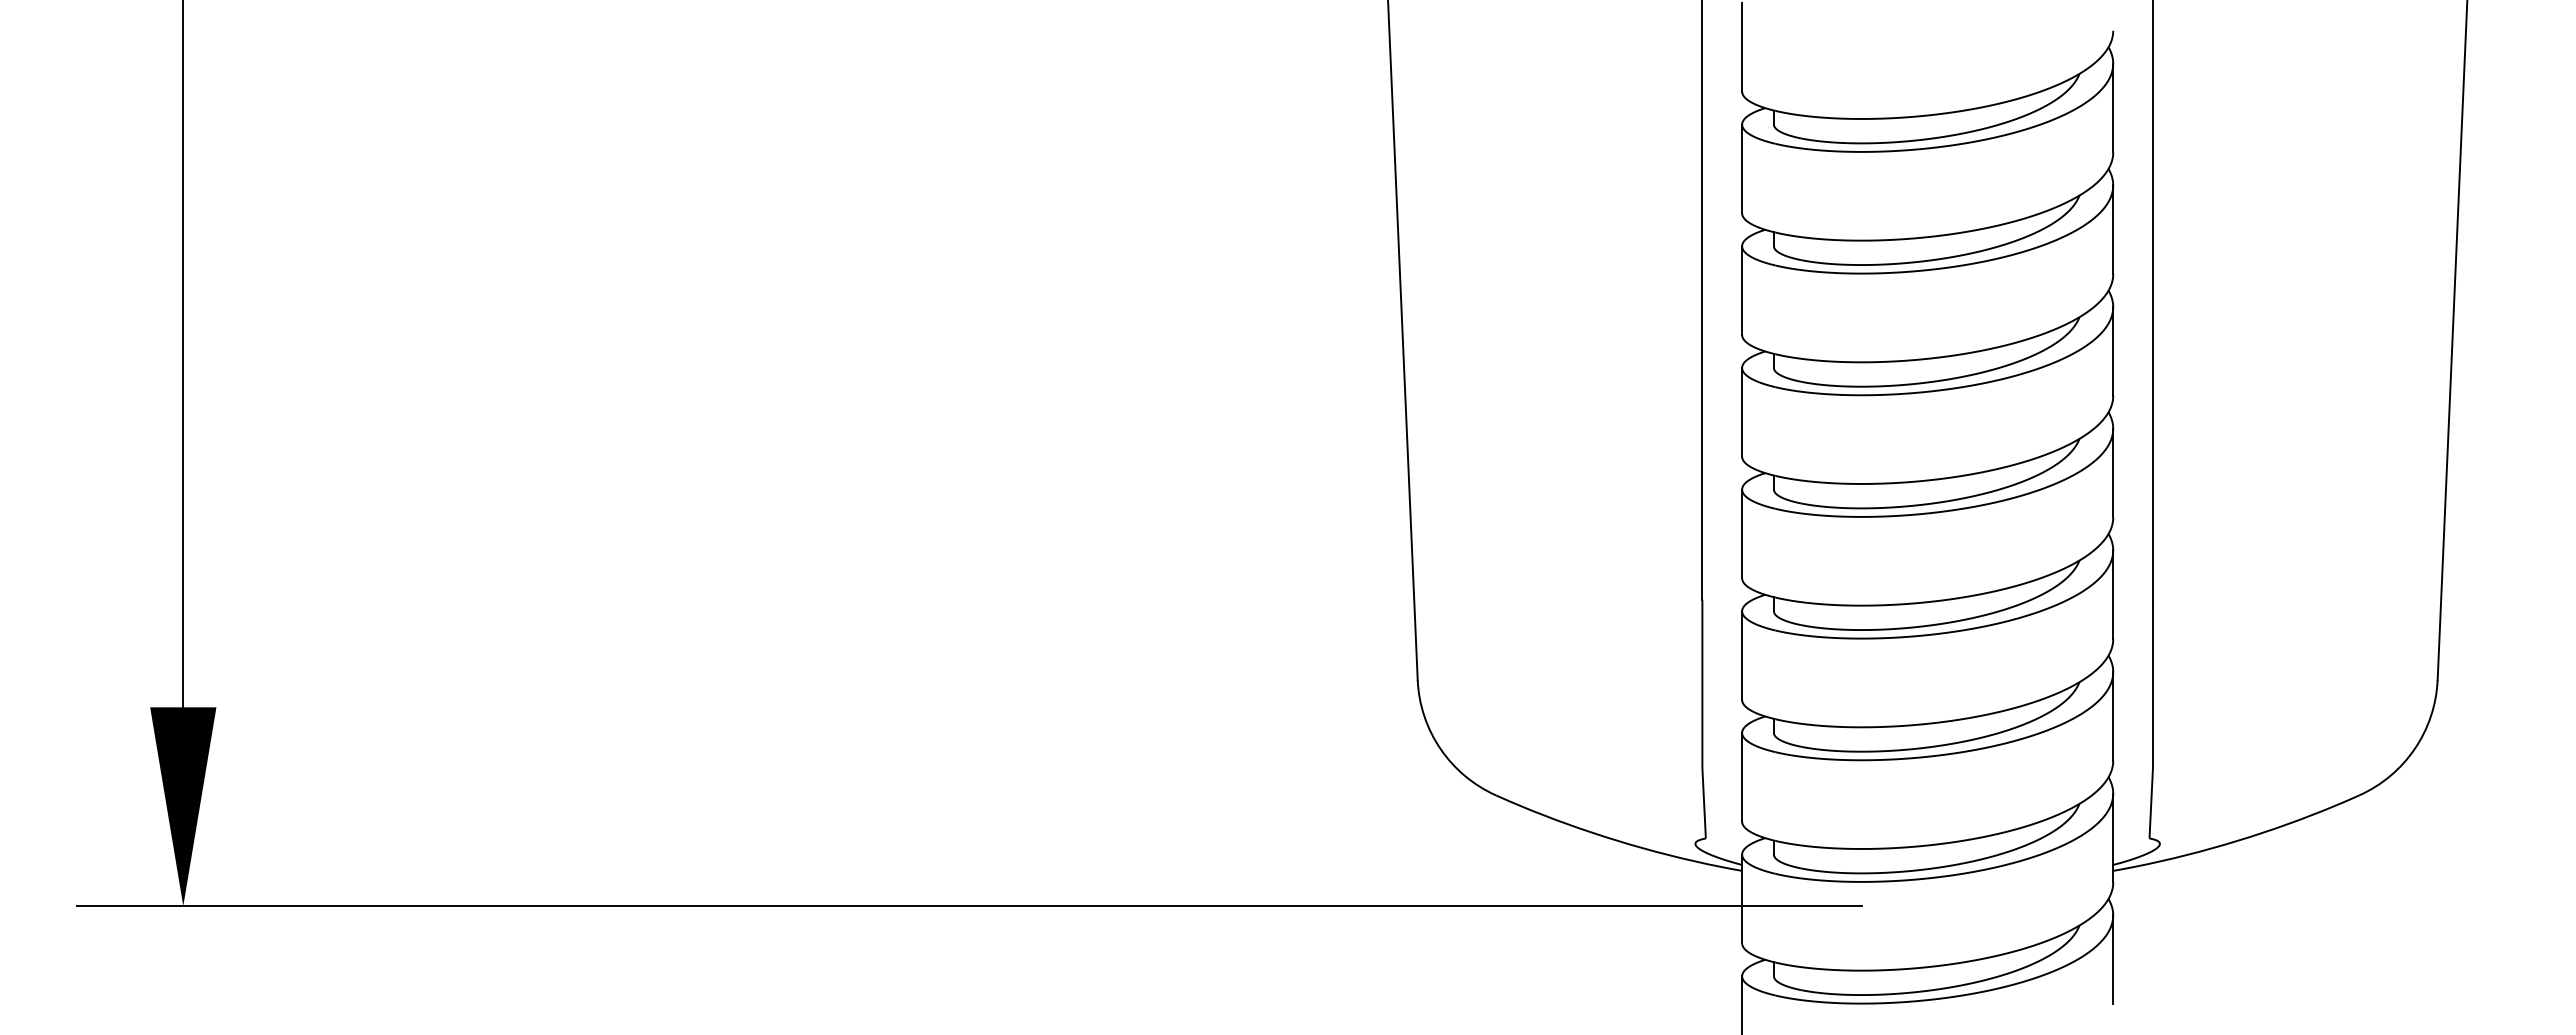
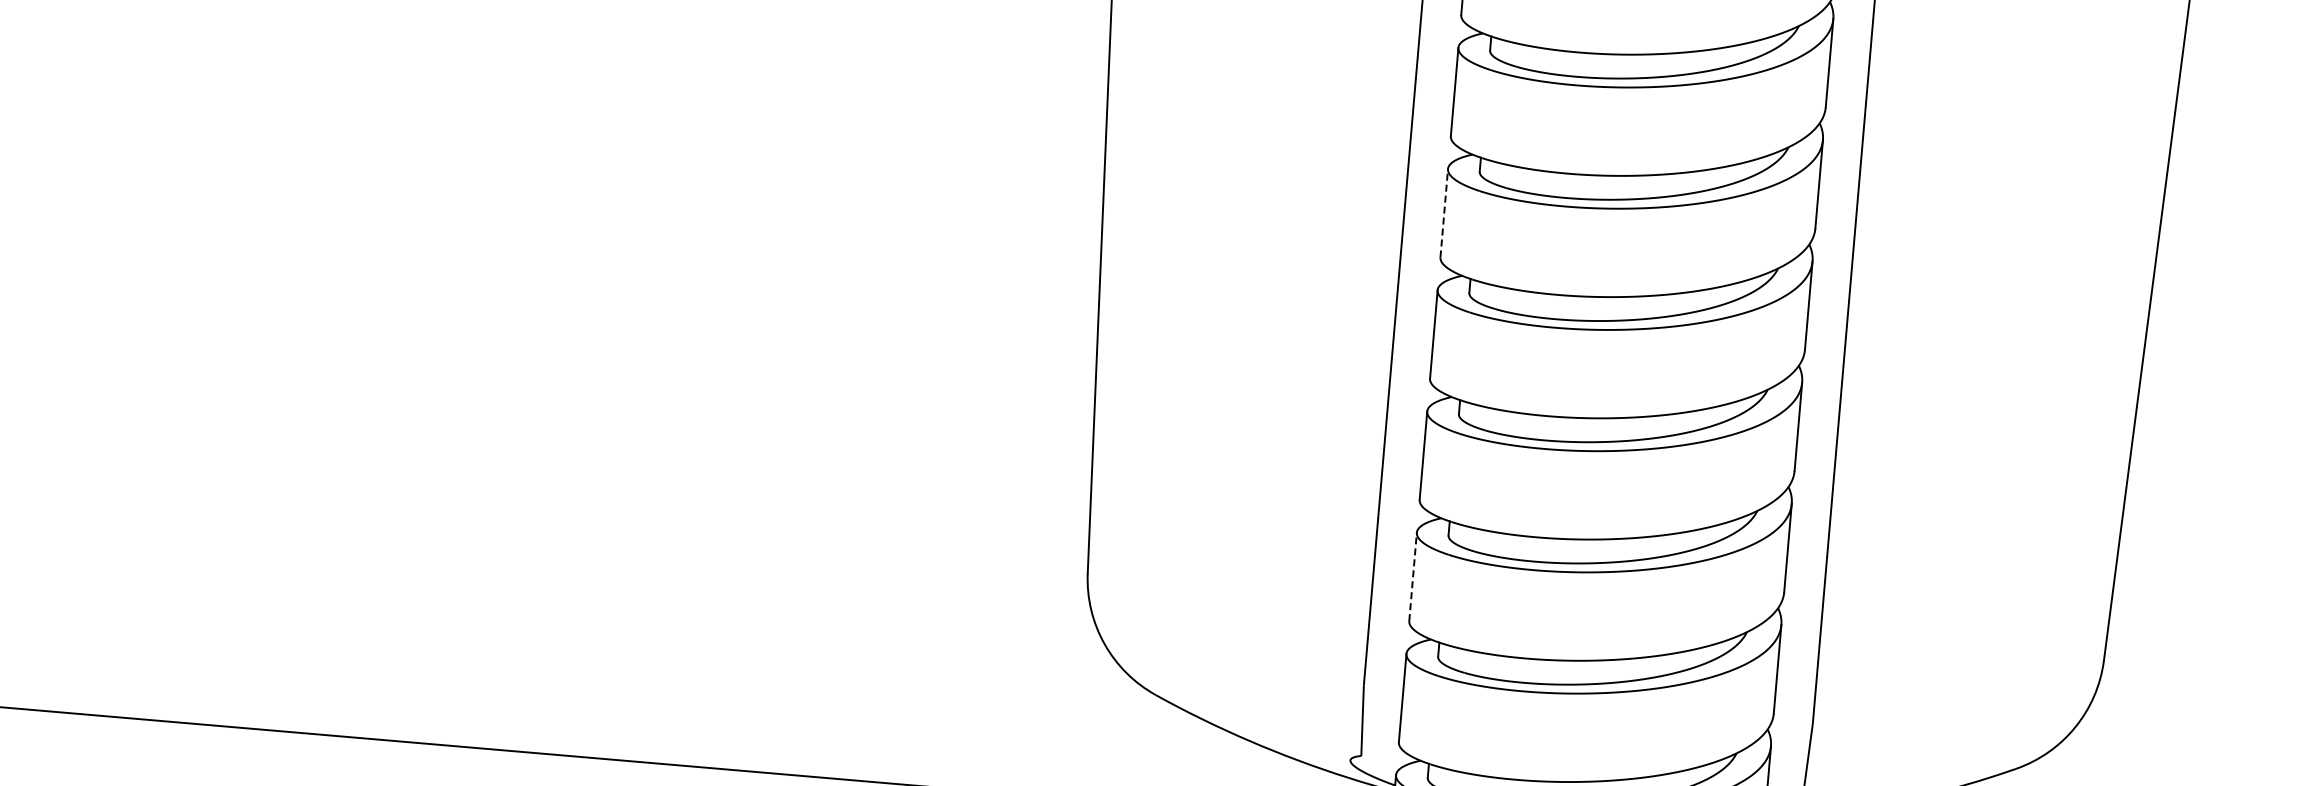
line: (1742, 290) -> (1444, 213), solid -> dashed
line: (1742, 655) -> (1413, 576), solid -> dashed

